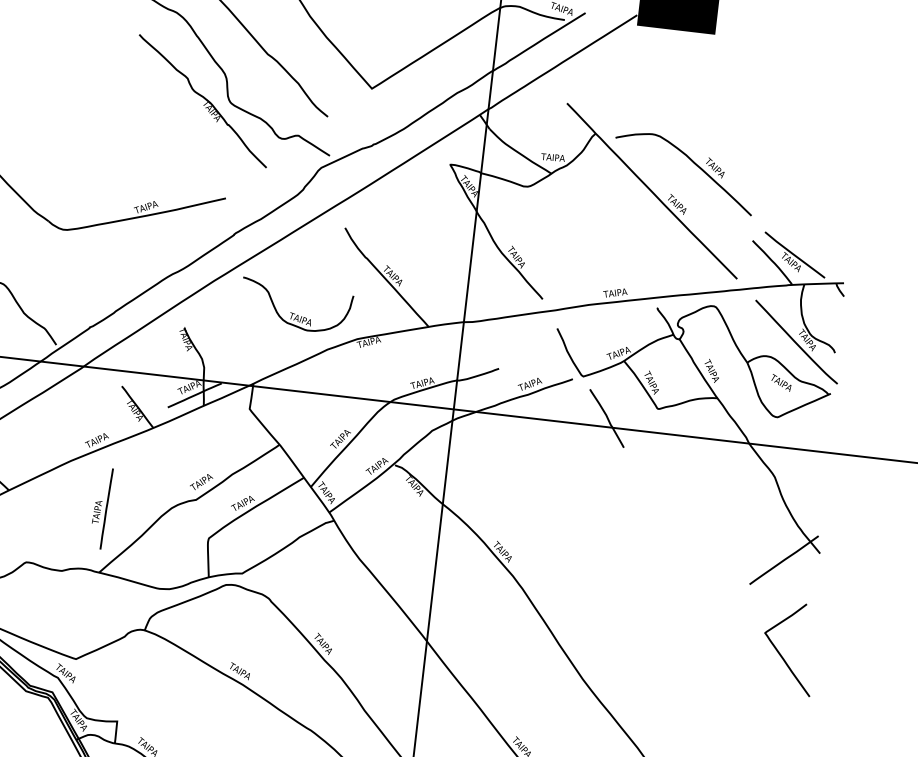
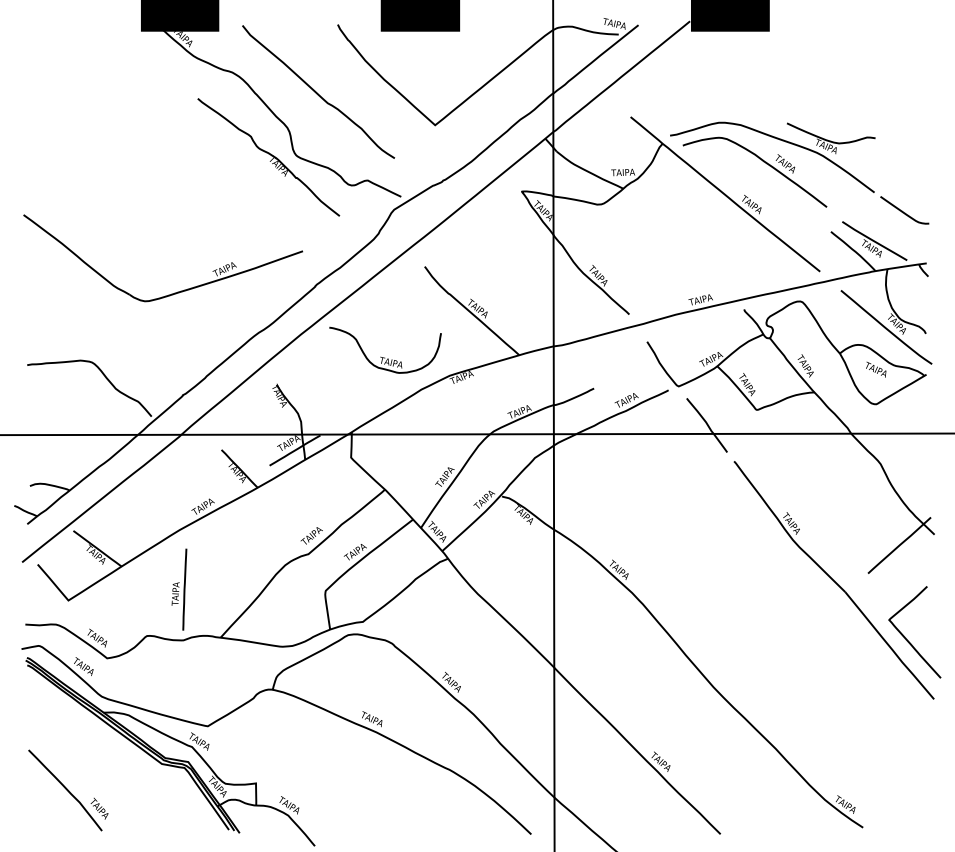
part: (741, 158) -> (810, 151), added
part: (101, 508) -> (179, 589), moved
part: (714, 587) -> (833, 580), added

